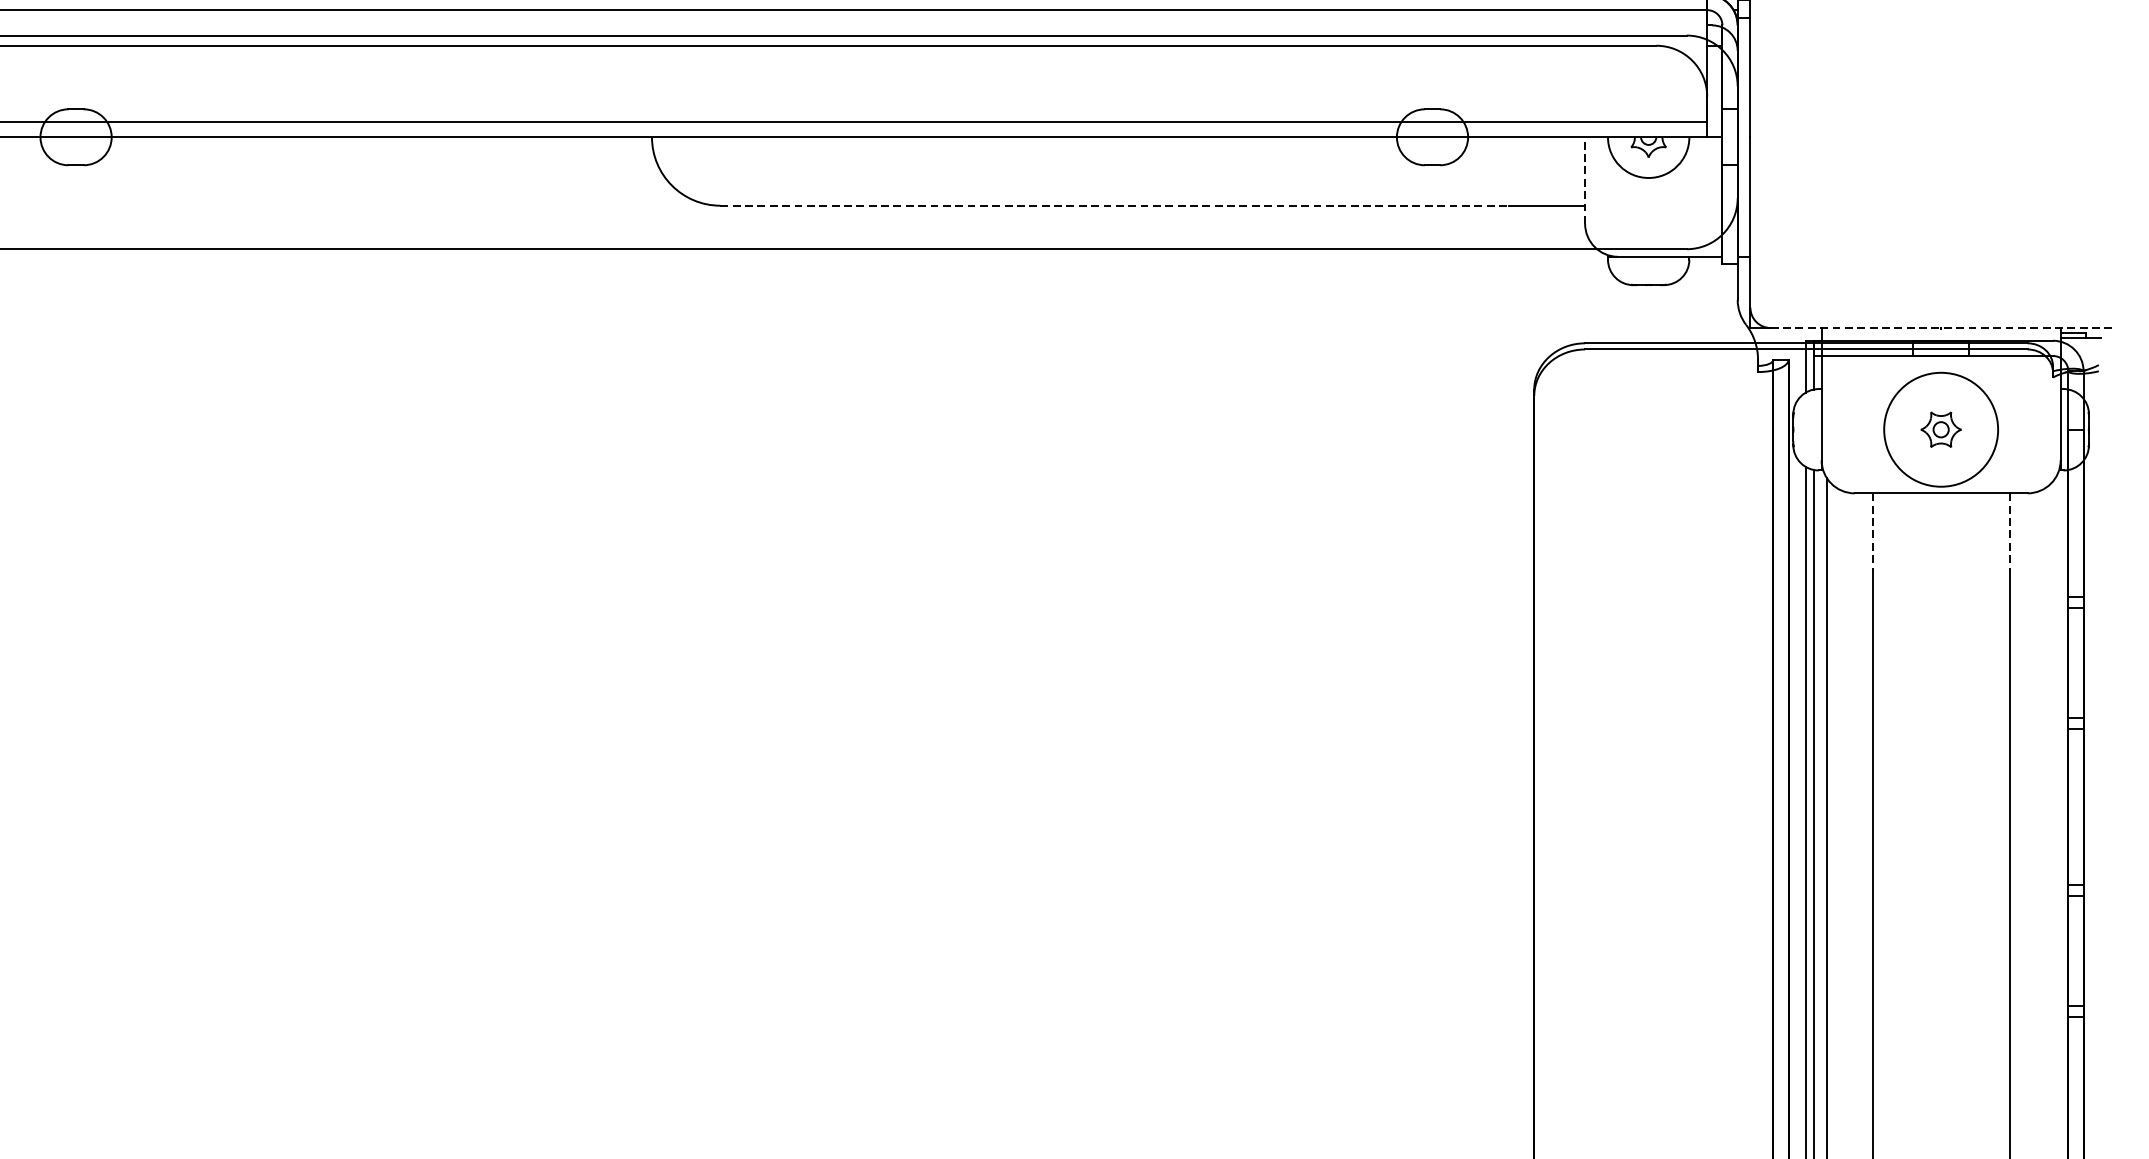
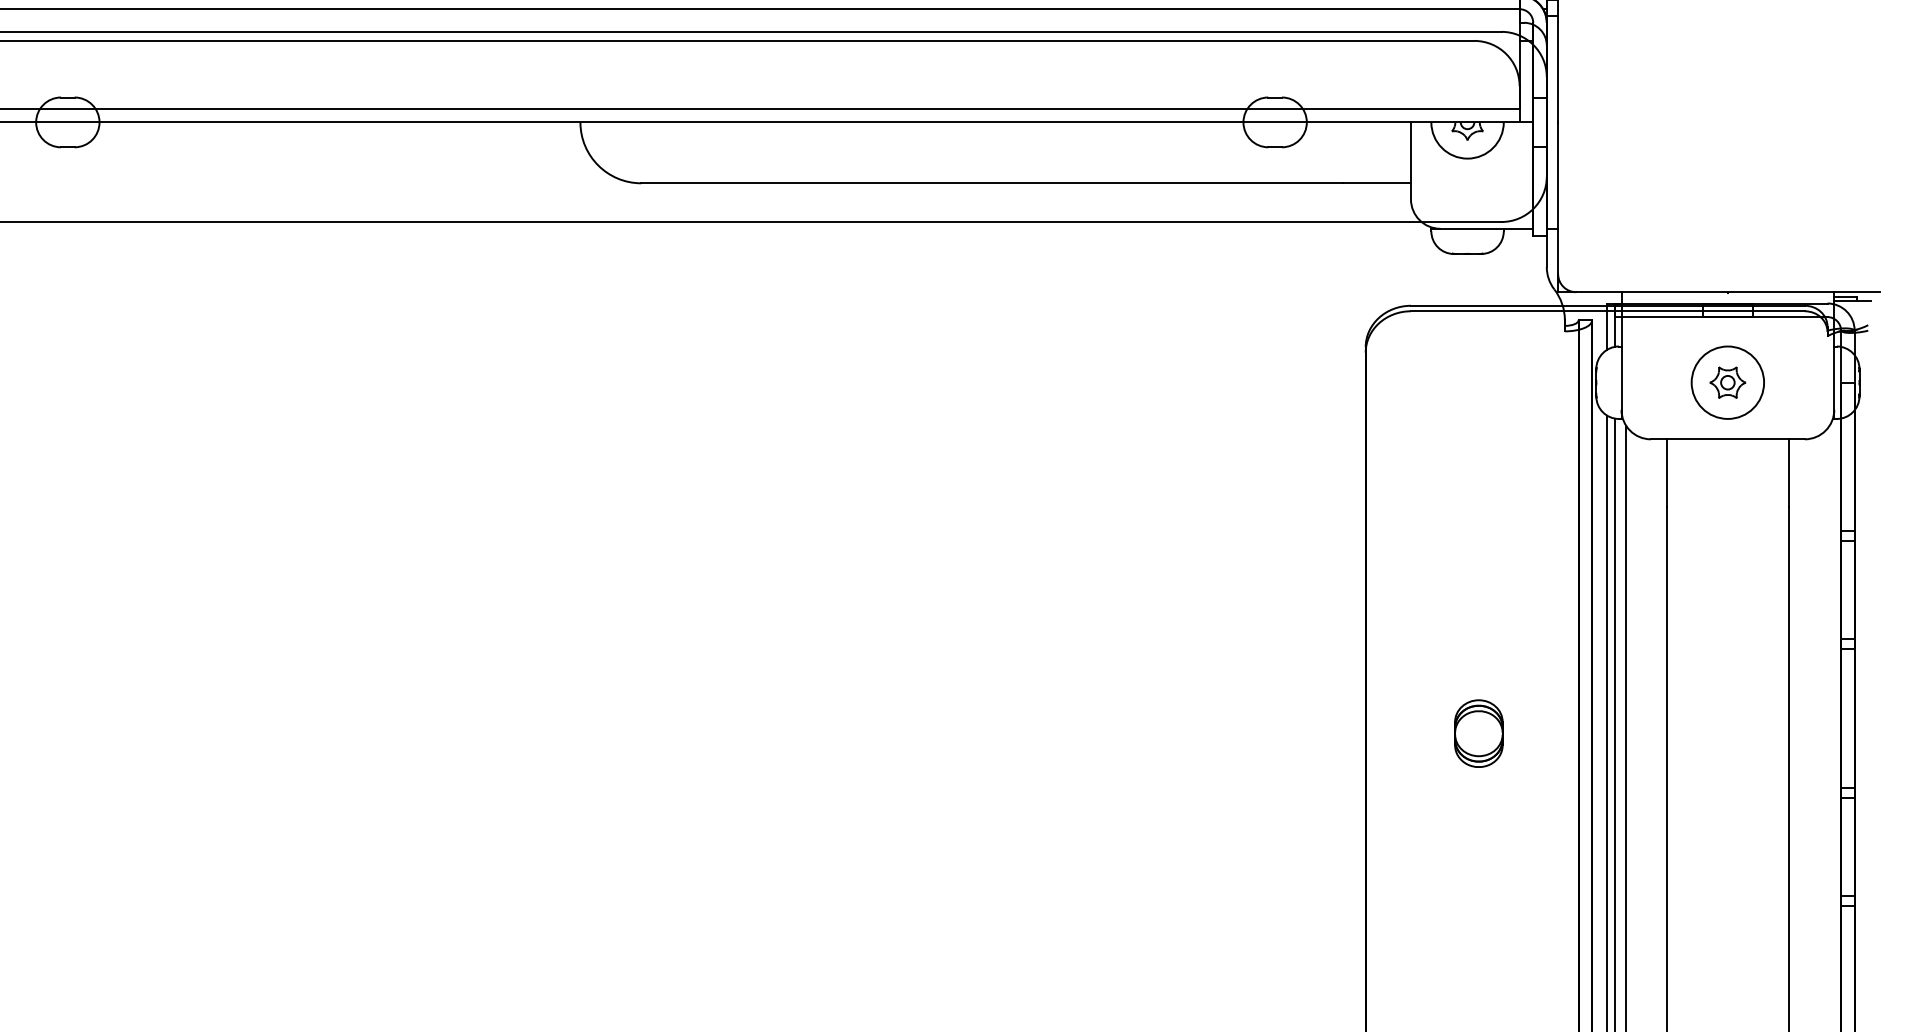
line: (1584, 180) -> (1410, 160), dashed -> solid
line: (1114, 205) -> (992, 183), dashed -> solid
line: (1940, 328) -> (1727, 292), dashed -> solid
circle: (1940, 429) -> (1727, 382), size x0.71
line: (1873, 531) -> (1667, 473), dashed -> solid
line: (2009, 531) -> (1788, 473), dashed -> solid
part: (1660, 823) -> (1478, 733), added

